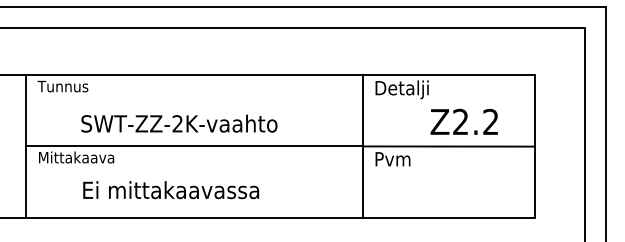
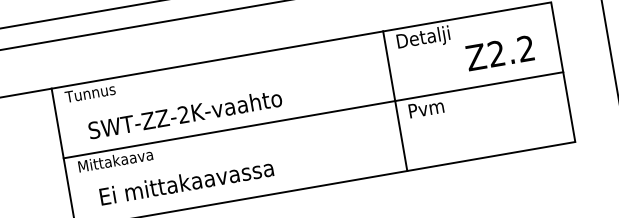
text: (463, 121) -> (499, 52), moved
text: (179, 123) -> (185, 114), moved
text: (171, 190) -> (187, 182), moved

